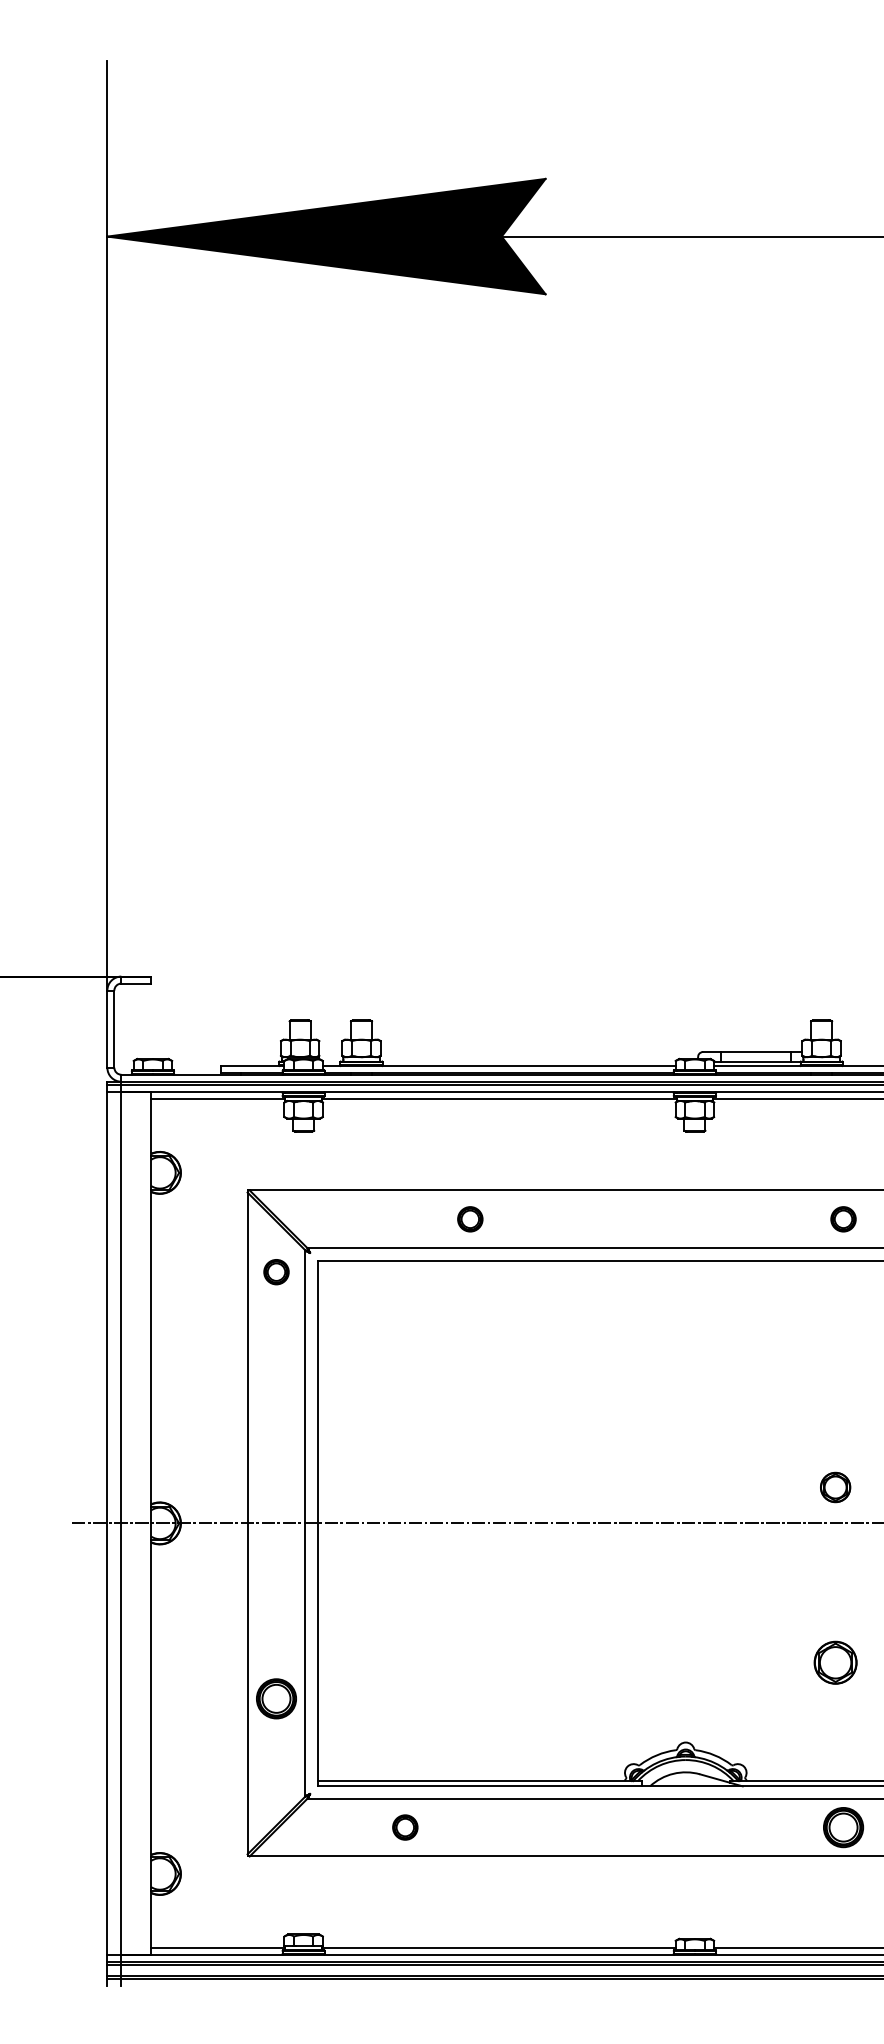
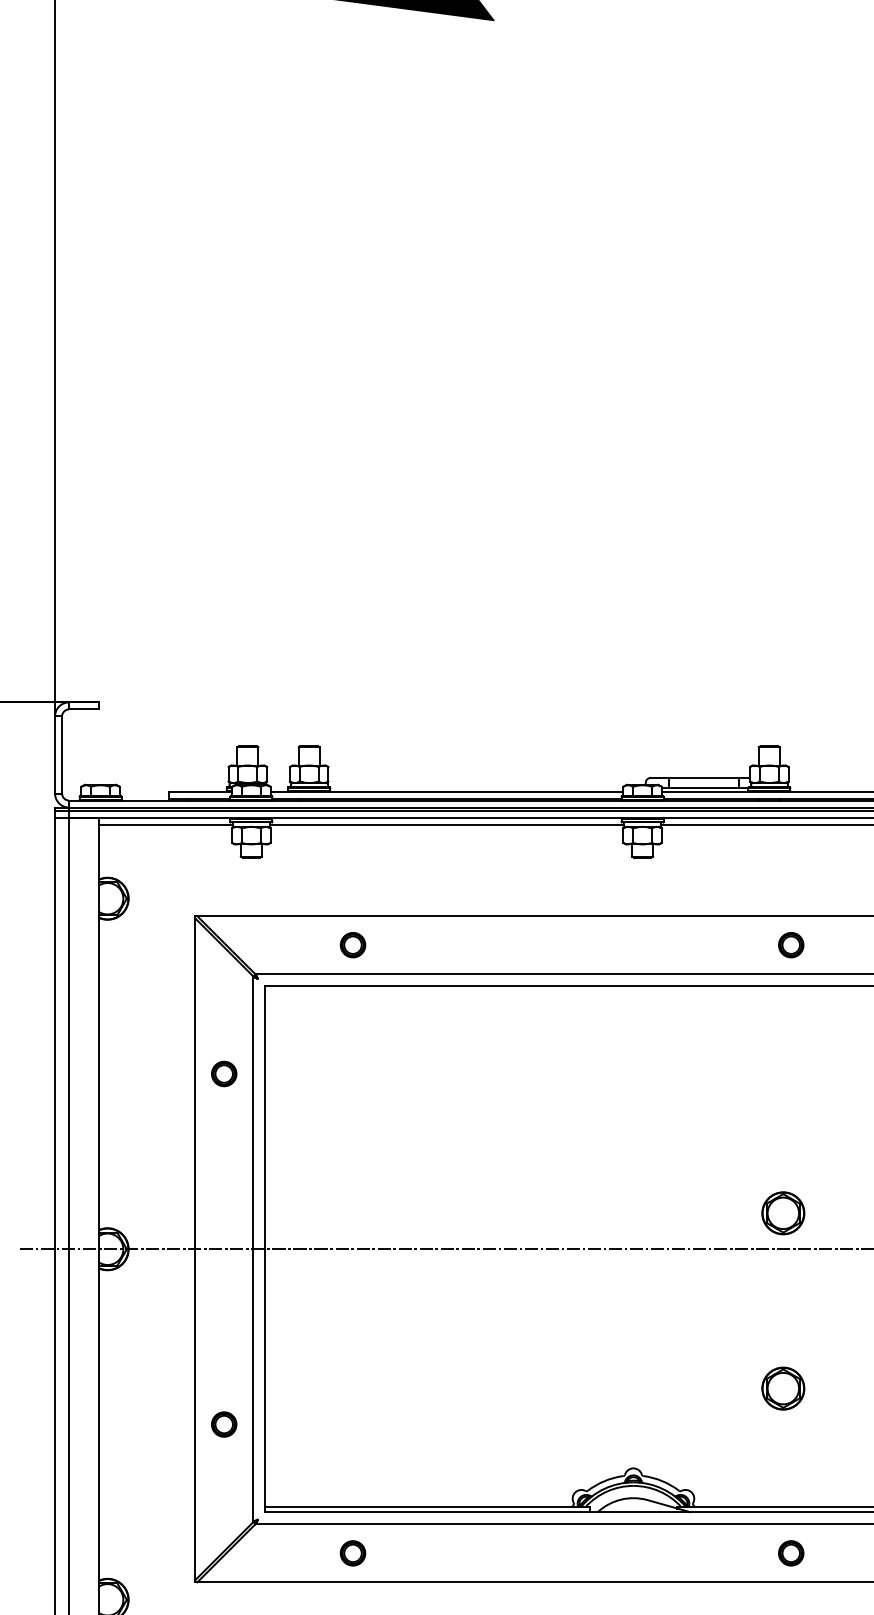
part: (470, 1219) -> (353, 945), moved
part: (276, 1272) -> (224, 1074), moved
part: (835, 1487) -> (783, 1213), size x1.43
part: (276, 1698) -> (224, 1424), size x0.62
part: (843, 1827) -> (791, 1553), size x0.62

